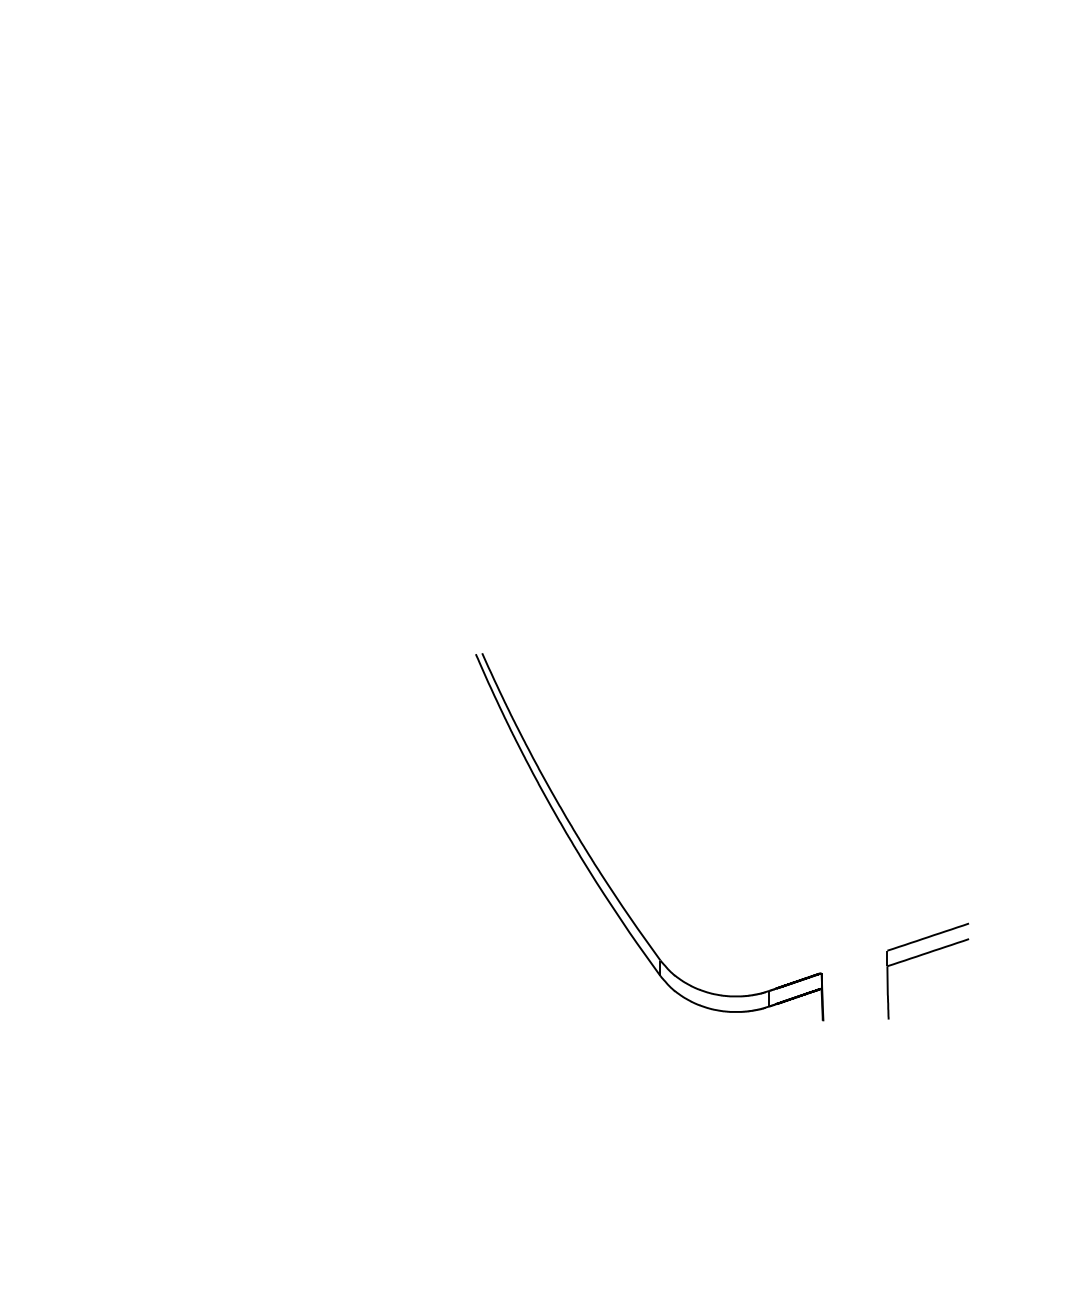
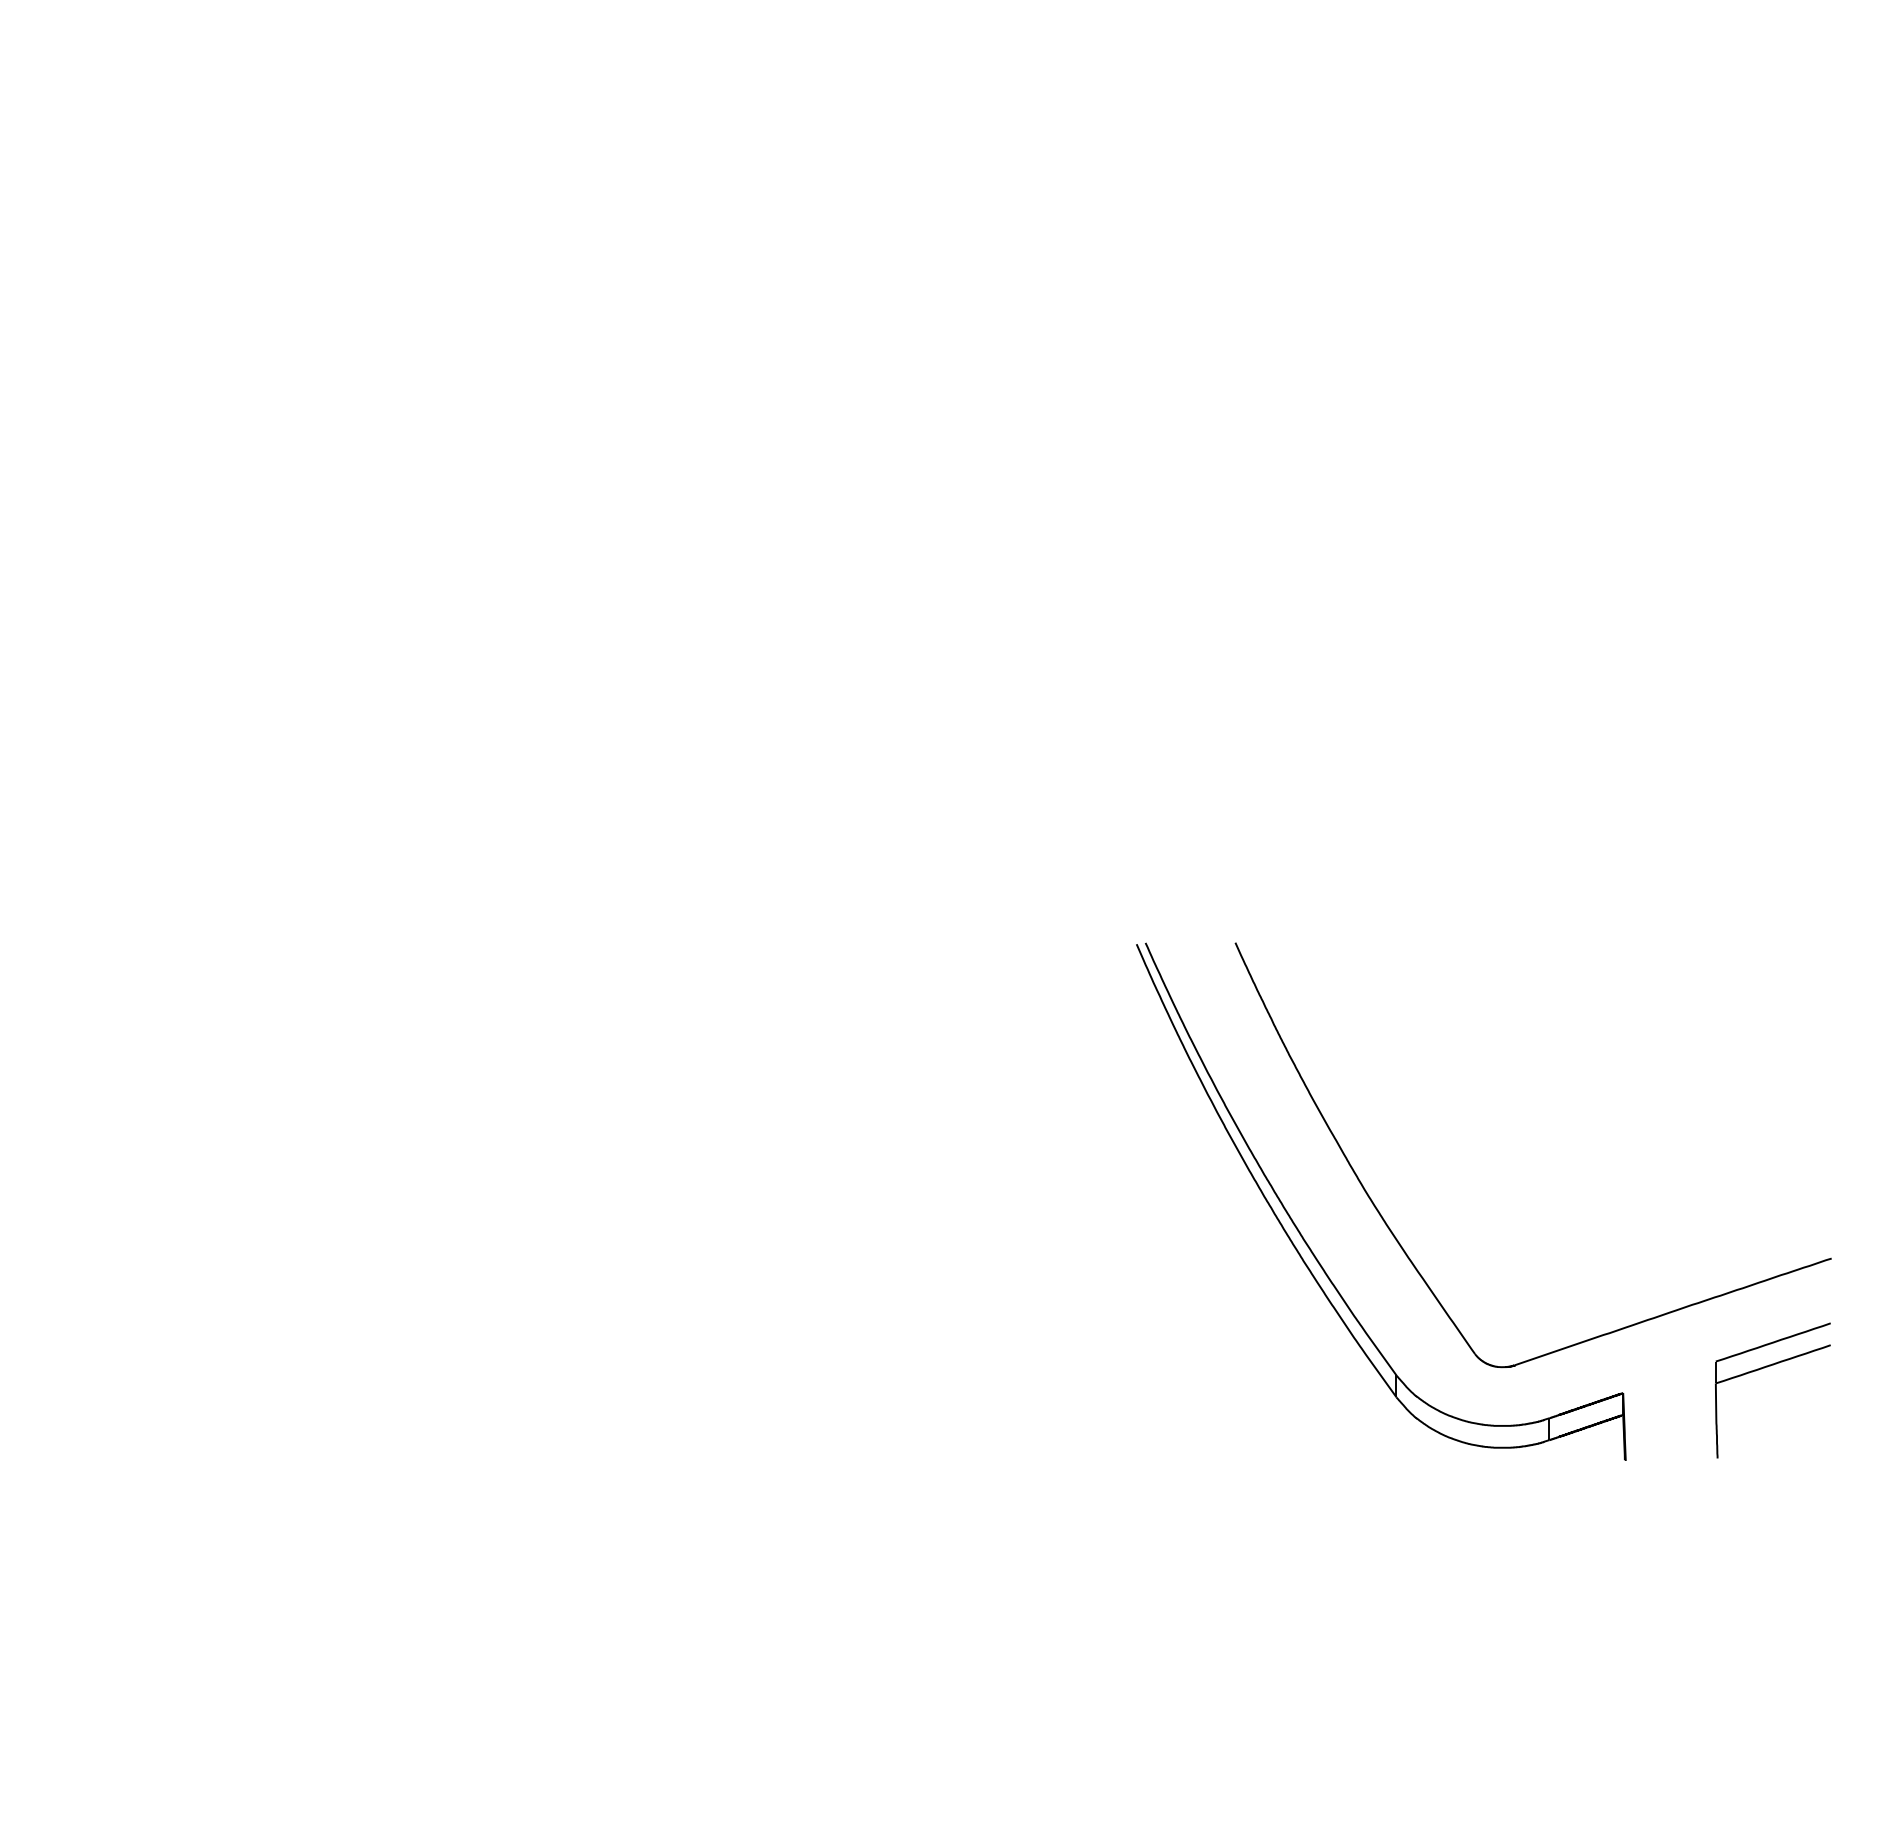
part: (663, 866) -> (1400, 1243), added

